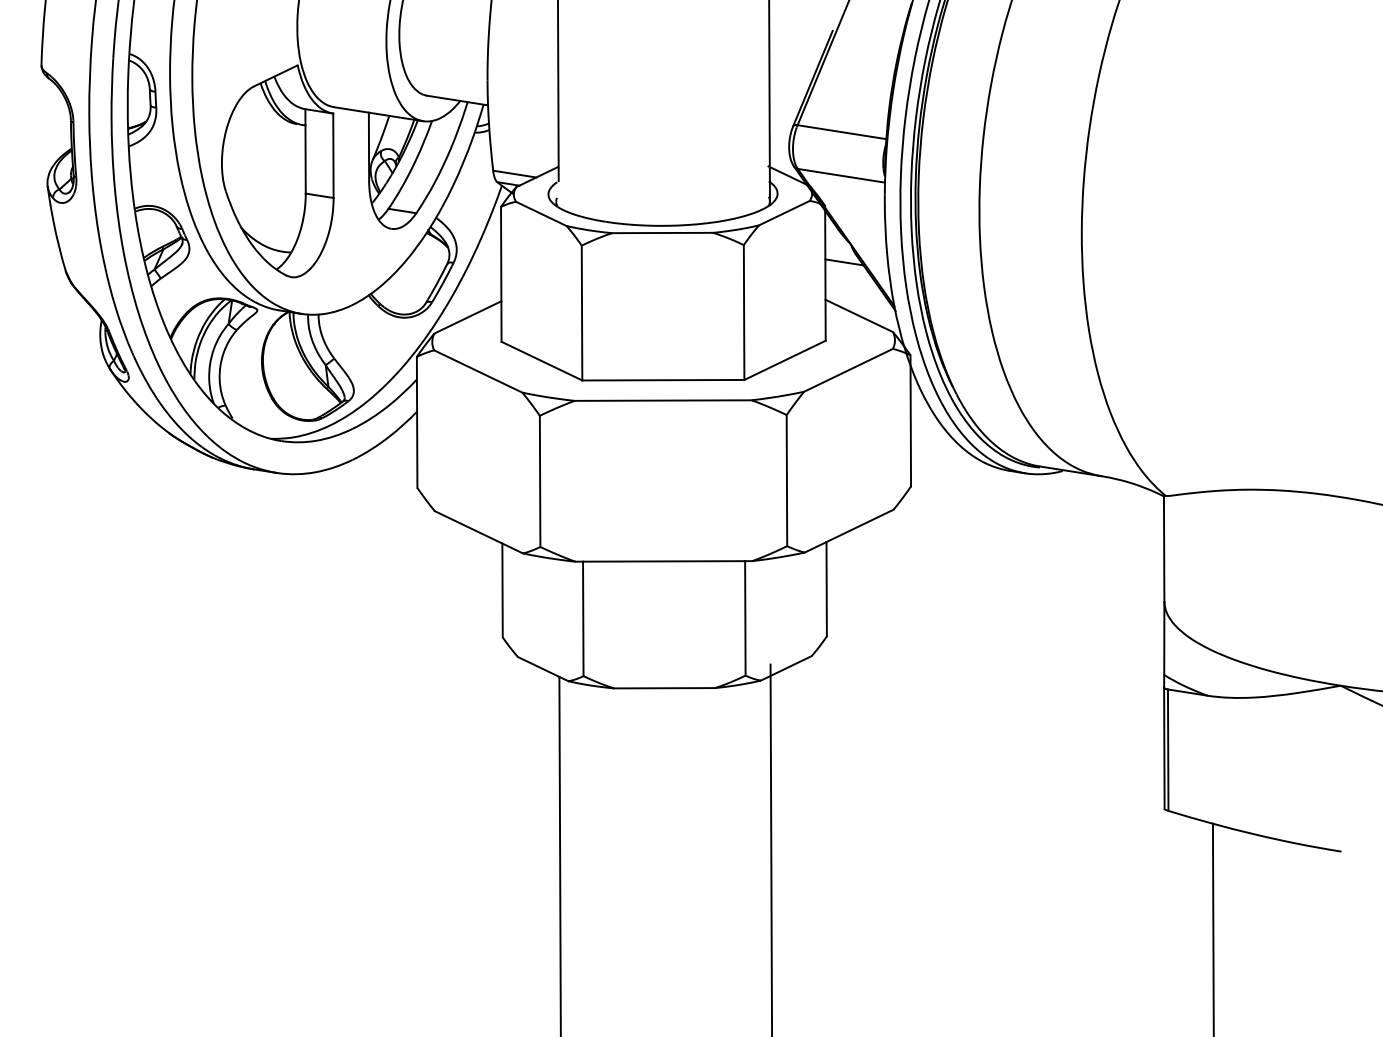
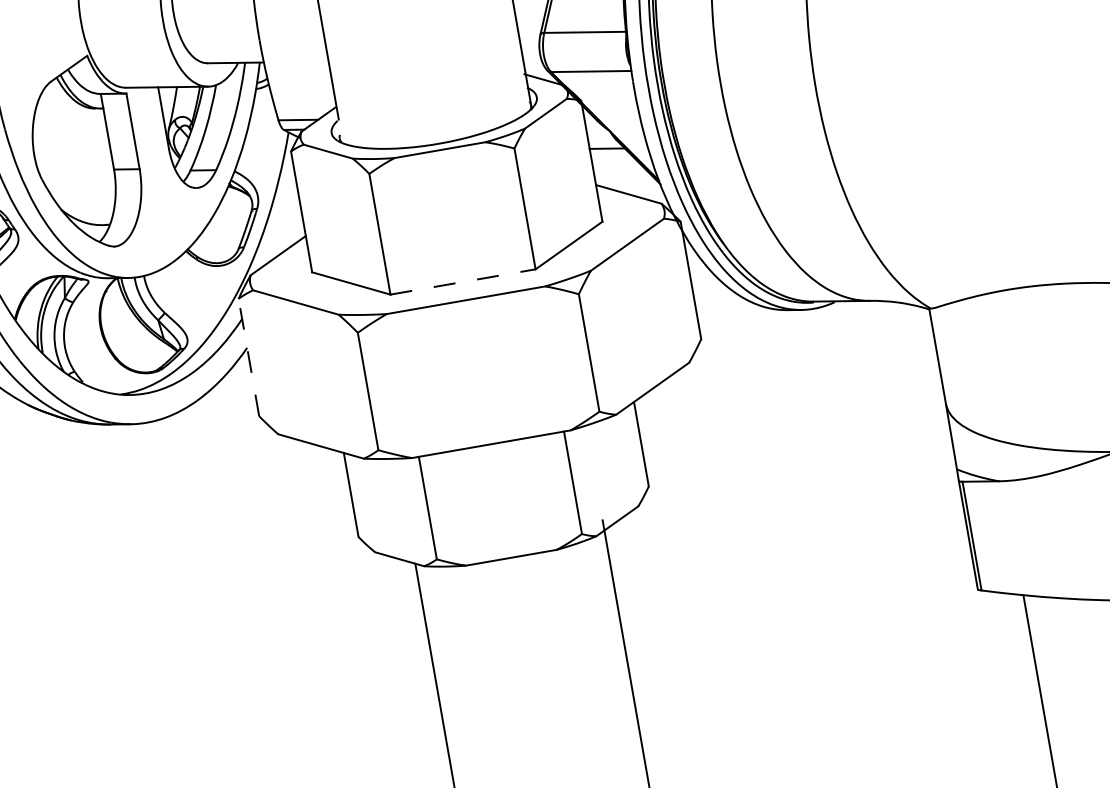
line: (663, 380) -> (463, 282), solid -> dashed
line: (417, 422) -> (249, 357), solid -> dashed

